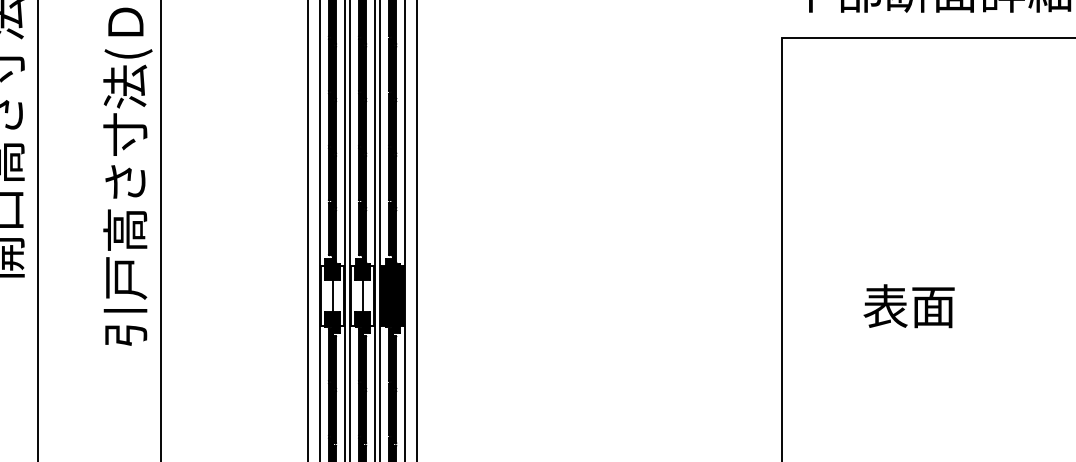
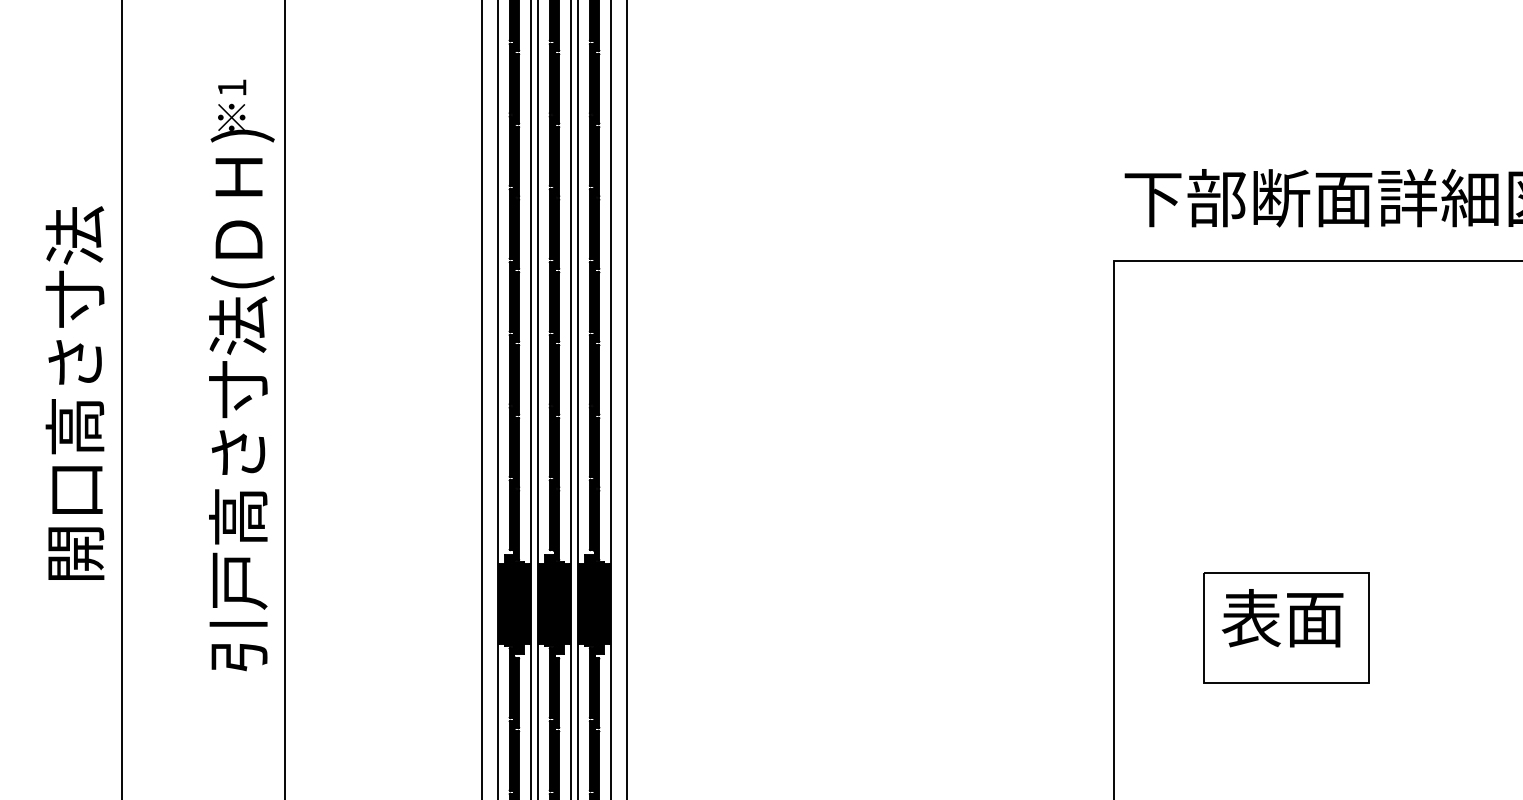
fill: (332, 295) -> (514, 604), added
fill: (362, 295) -> (554, 604), added
part: (911, 313) -> (1286, 627), added

